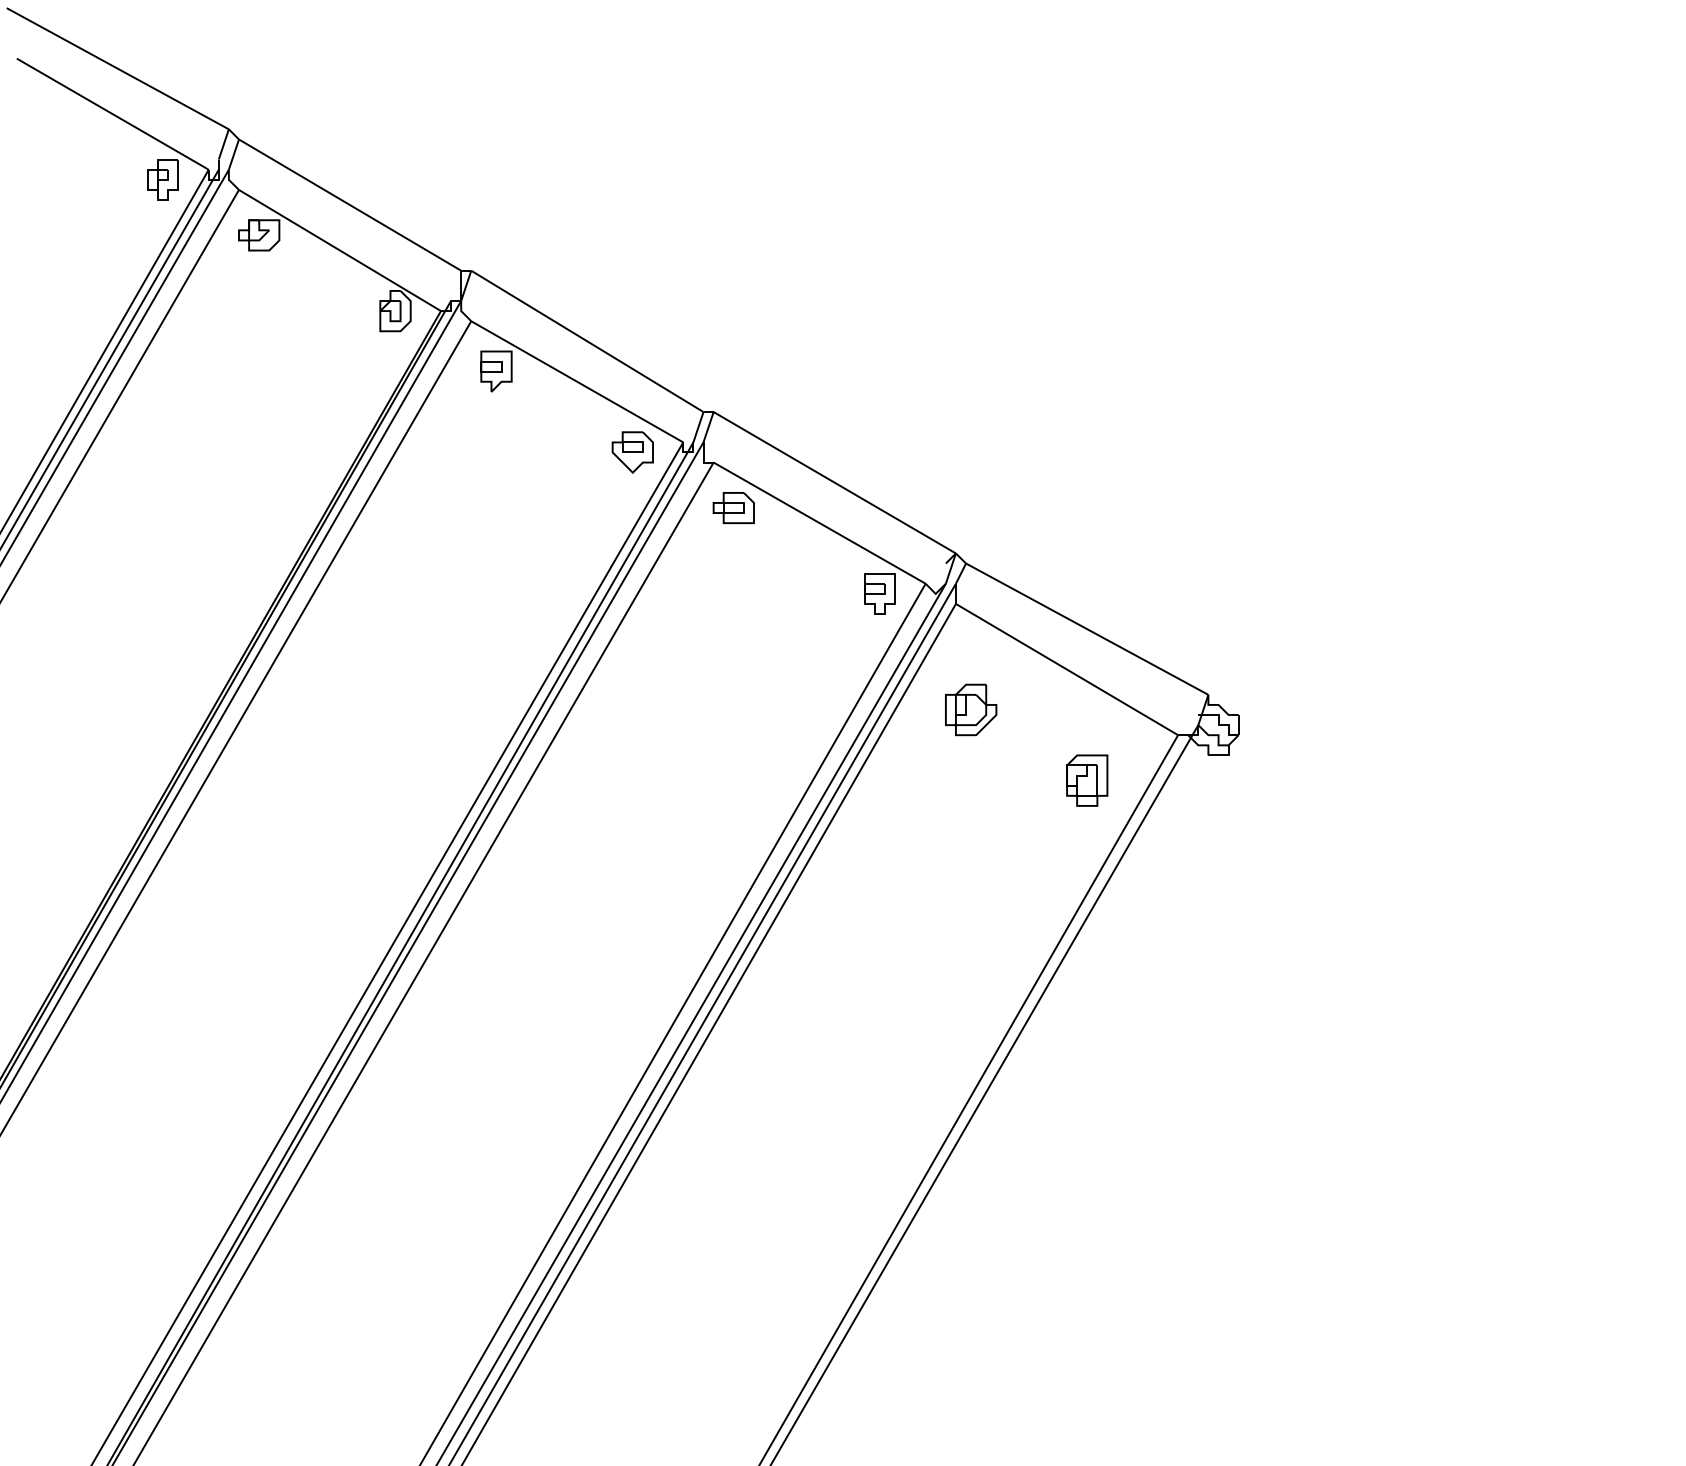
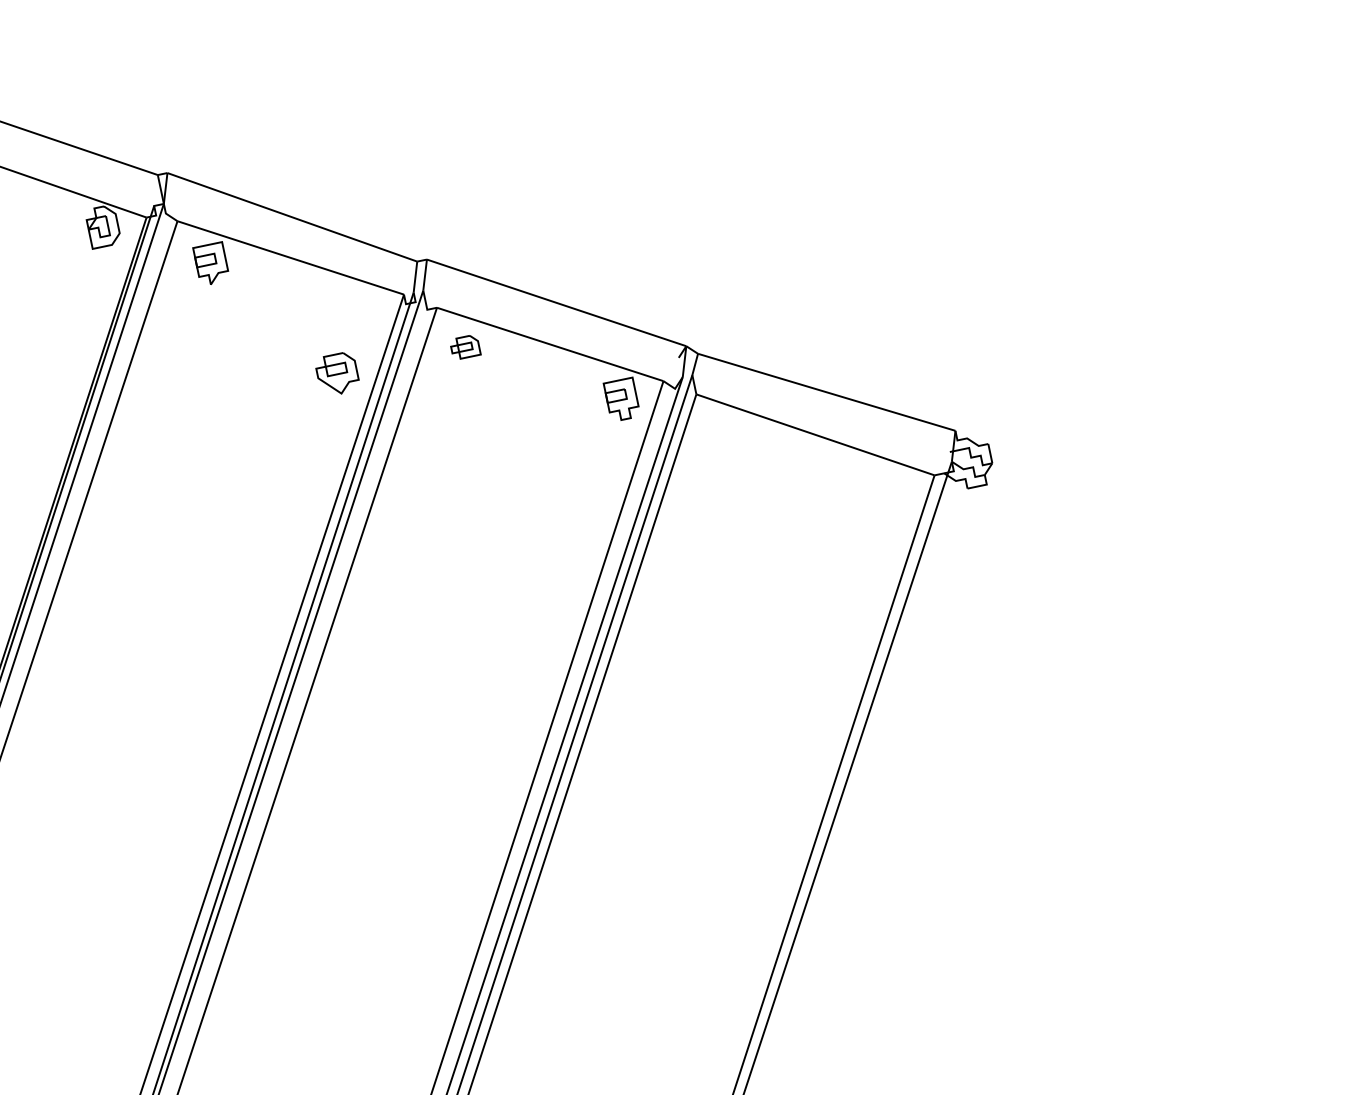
part: (632, 452) -> (337, 374), moved
part: (733, 508) -> (465, 347), size x0.7
part: (971, 709) -> (732, 492), removed
part: (1087, 780) -> (857, 536), removed

